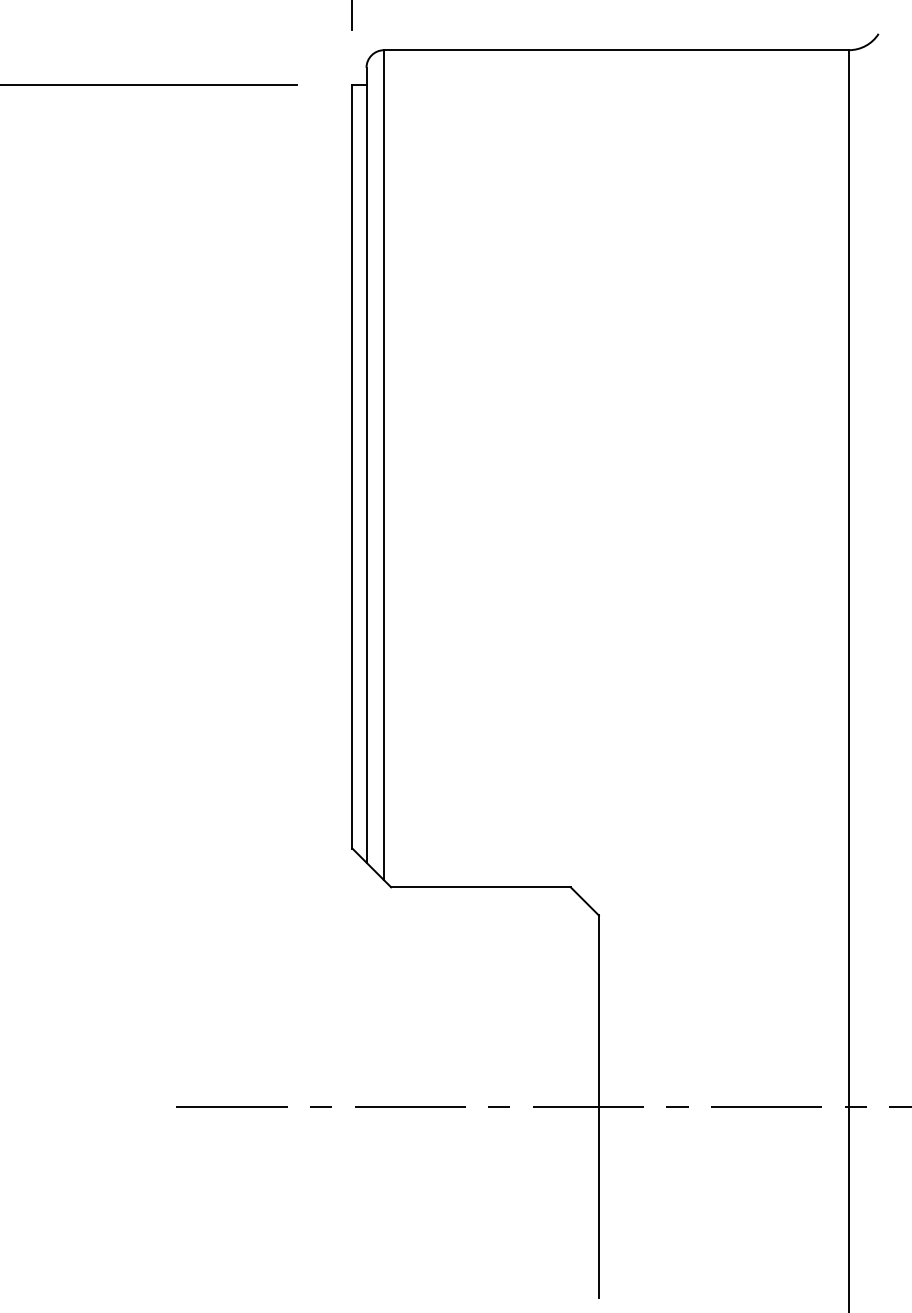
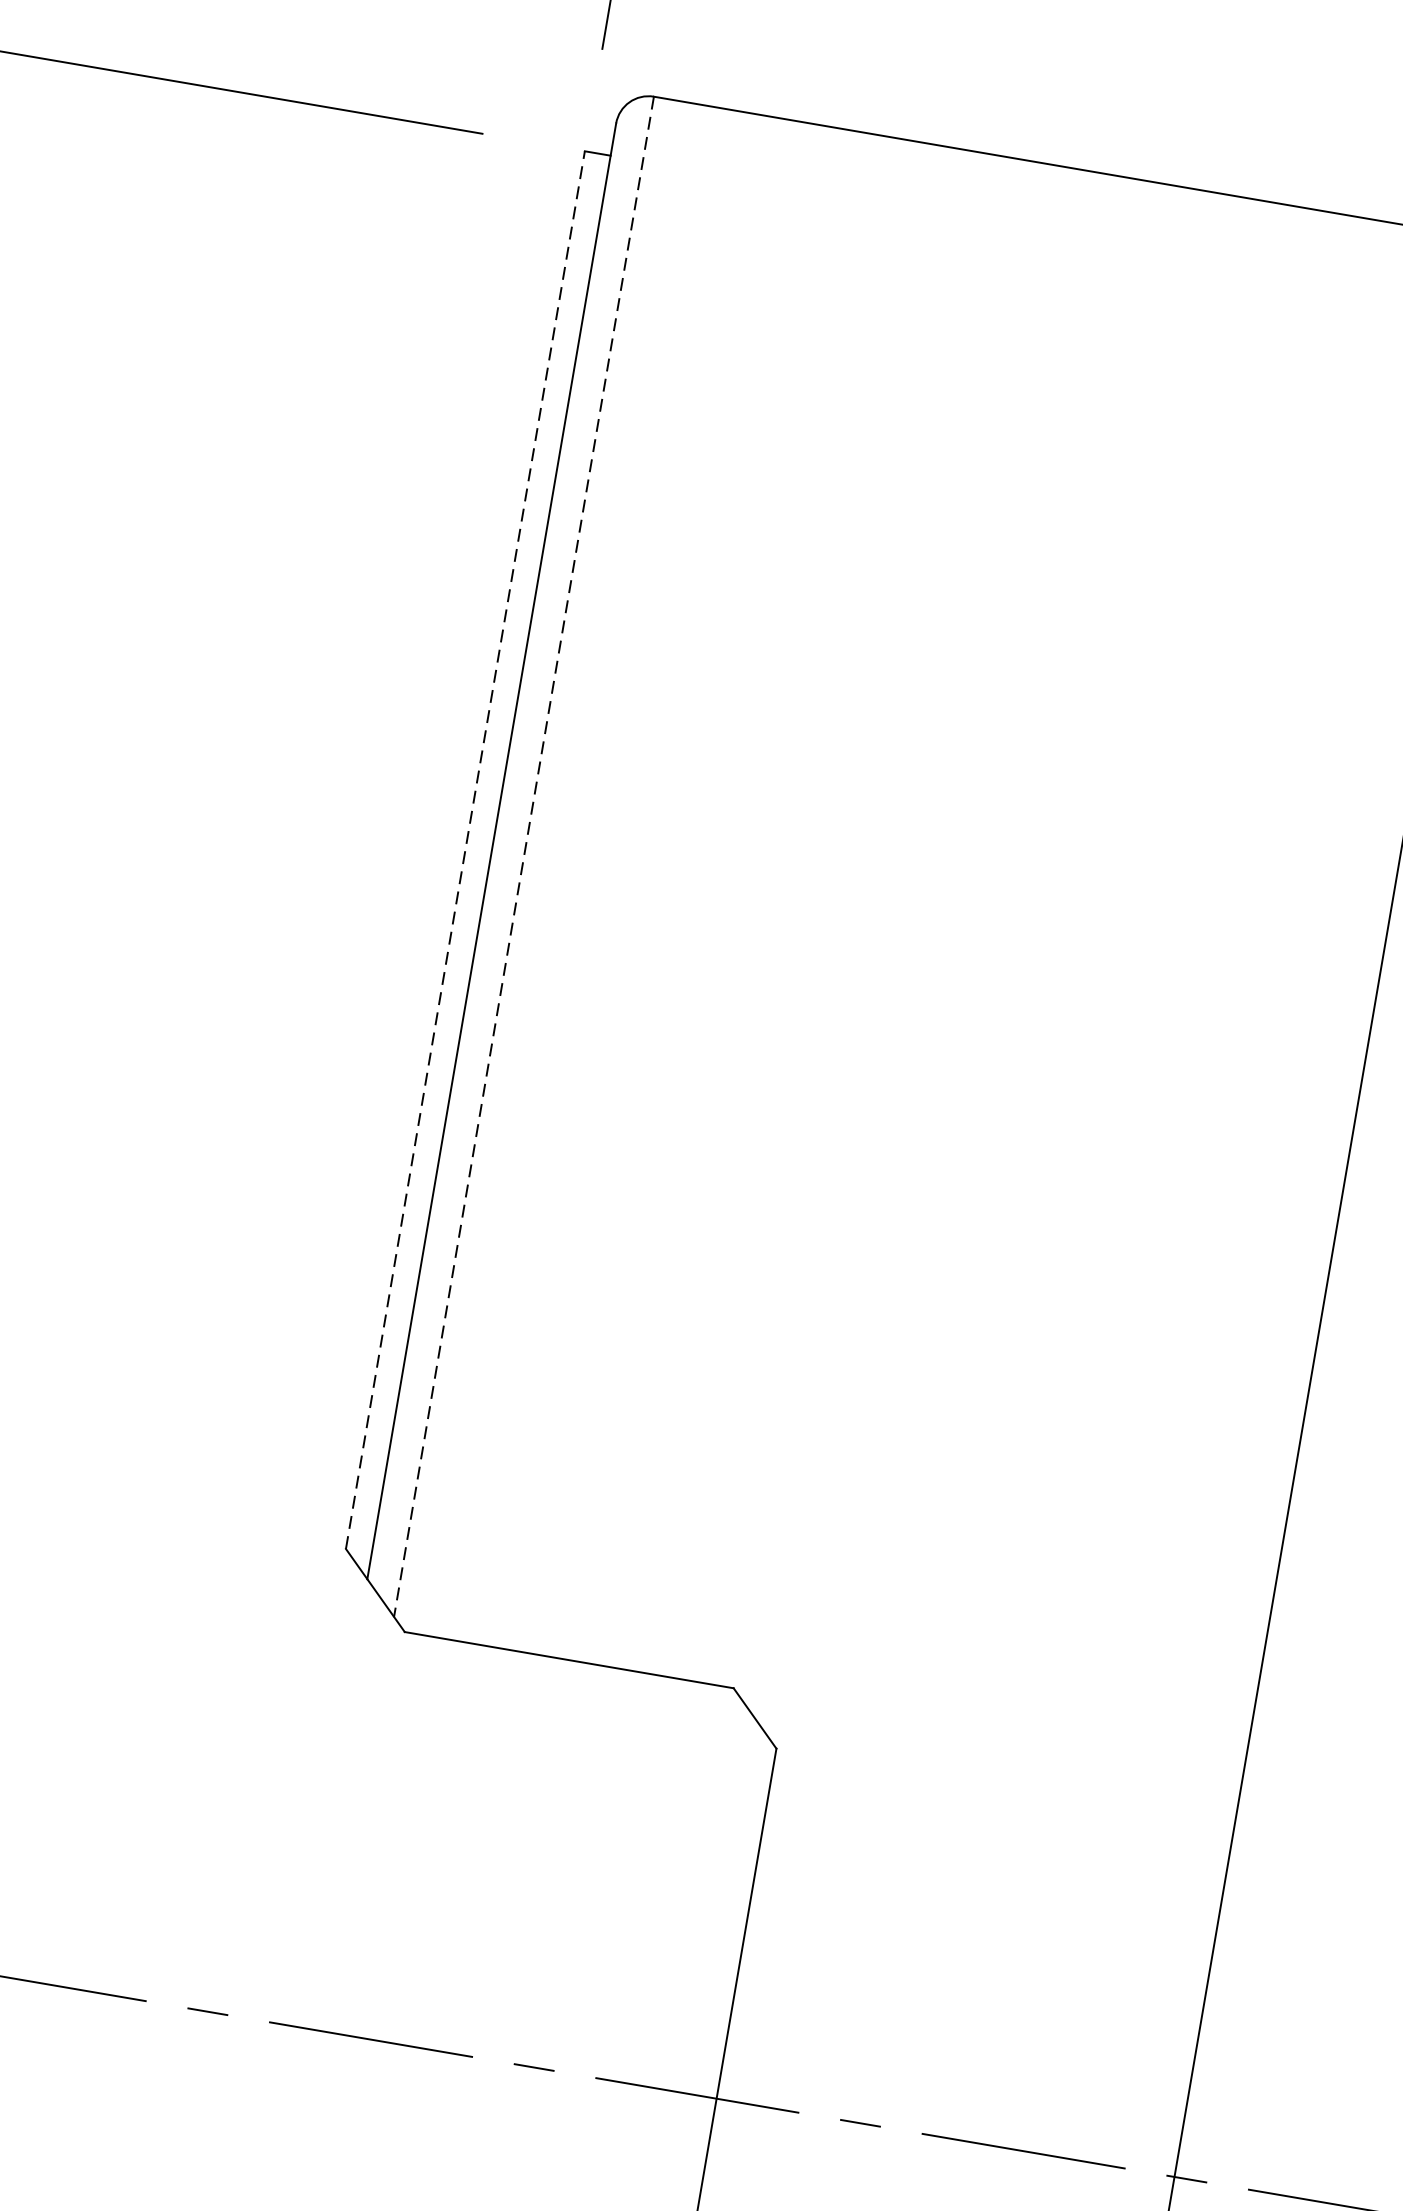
line: (384, 465) -> (524, 857), solid -> dashed
line: (352, 467) -> (465, 851), solid -> dashed

